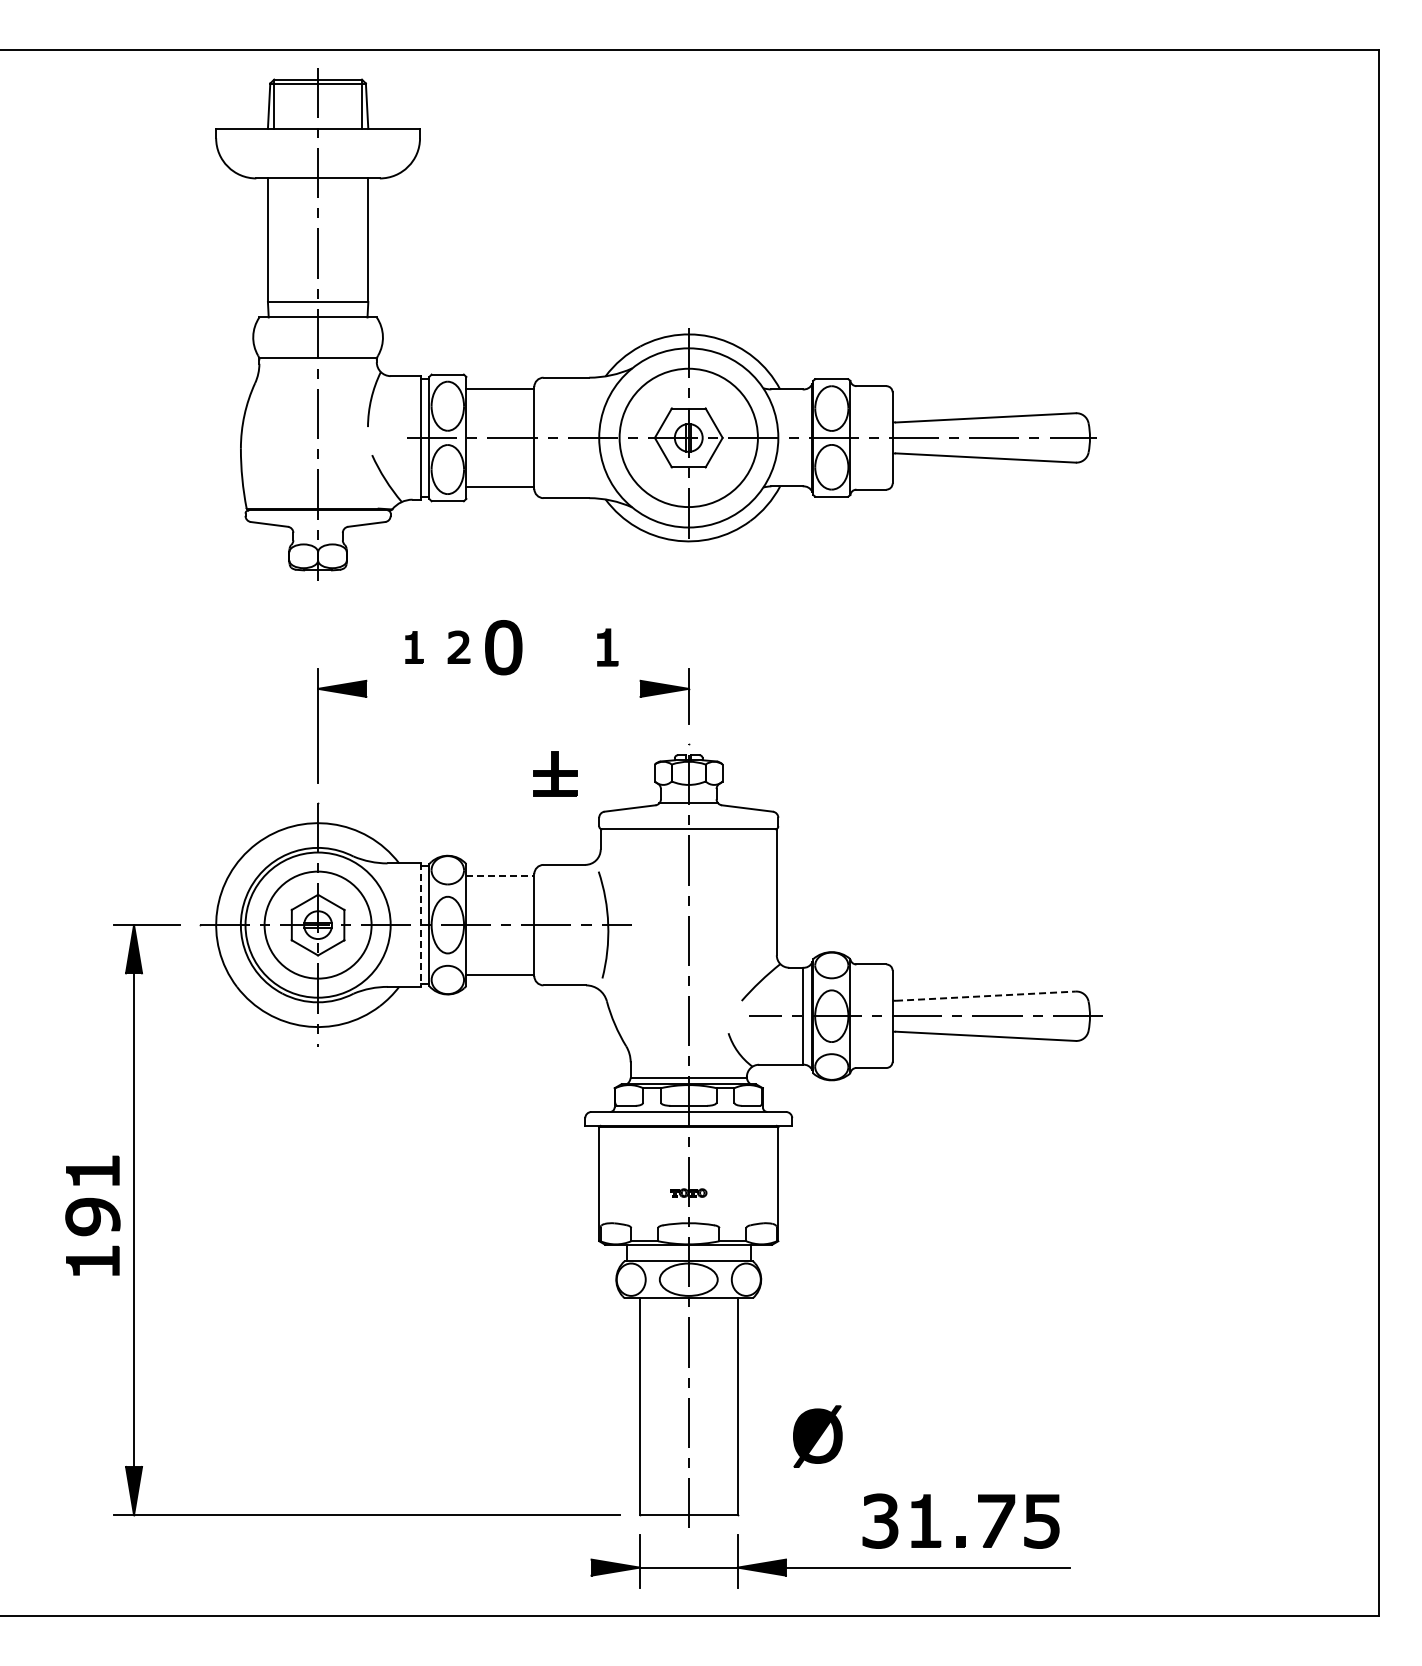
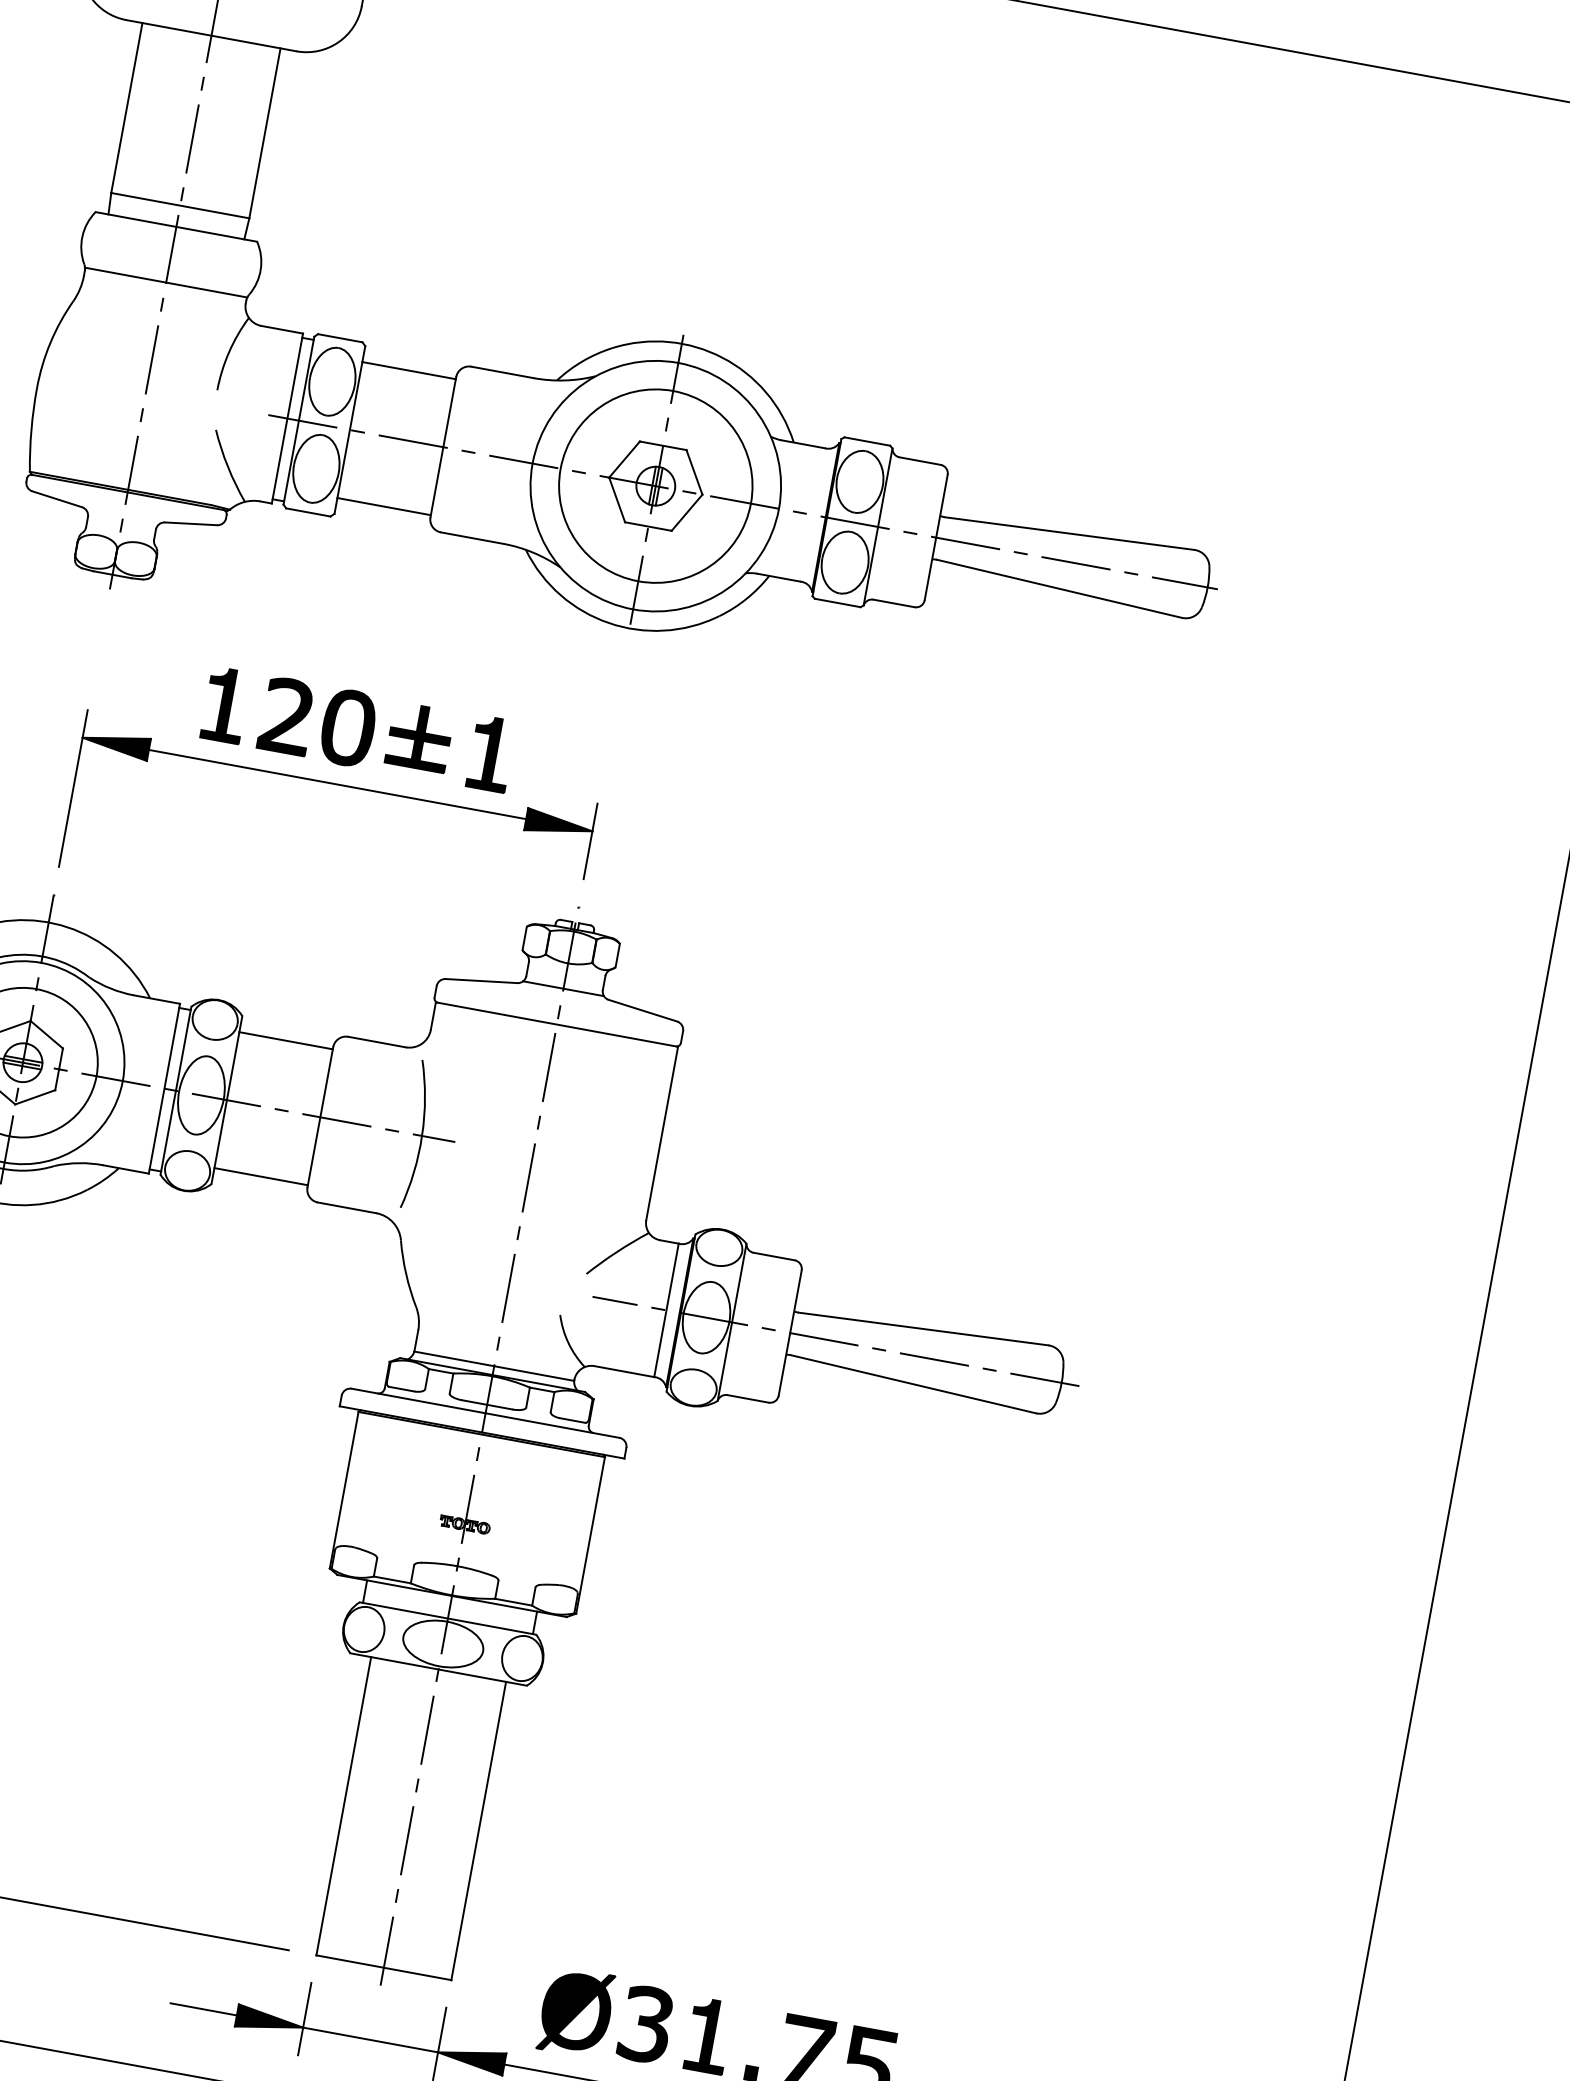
part: (414, 647) -> (225, 705), size x1.67
part: (458, 647) -> (286, 716), size x1.67
part: (607, 647) -> (491, 753), size x1.43
line: (503, 688) -> (337, 784), added
part: (555, 773) -> (420, 736), moved
line: (500, 875) -> (286, 1040), dashed -> solid
line: (420, 925) -> (163, 1089), dashed -> solid
line: (986, 996) -> (924, 1329), dashed -> solid
part: (817, 1436) -> (575, 2012), moved
line: (567, 1567) -> (203, 2009), added

